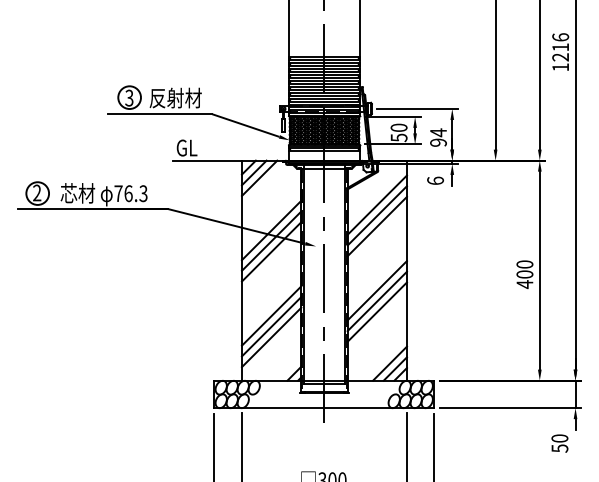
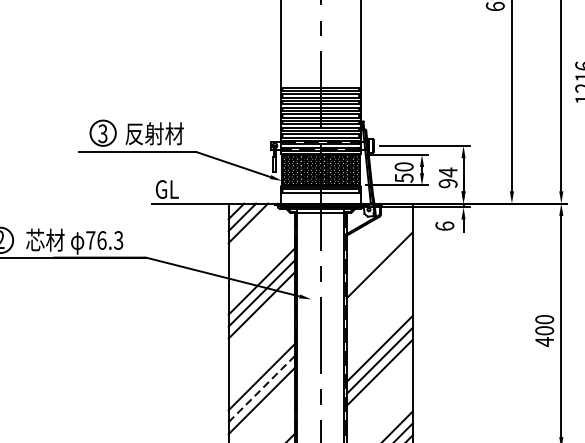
line: (376, 204) -> (378, 252), removed
line: (376, 226) -> (378, 277), removed
line: (271, 326) -> (261, 388), solid -> dashed

